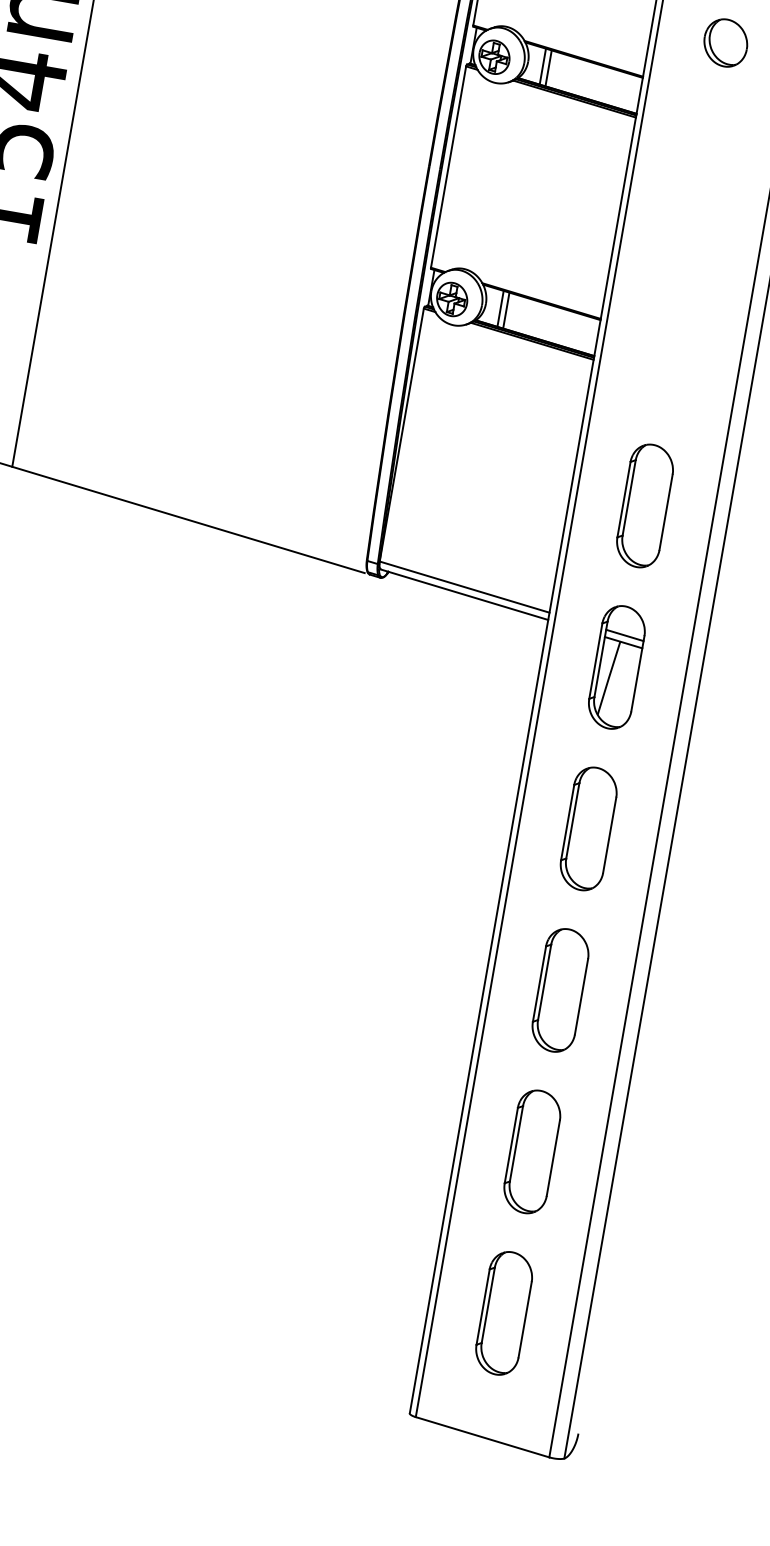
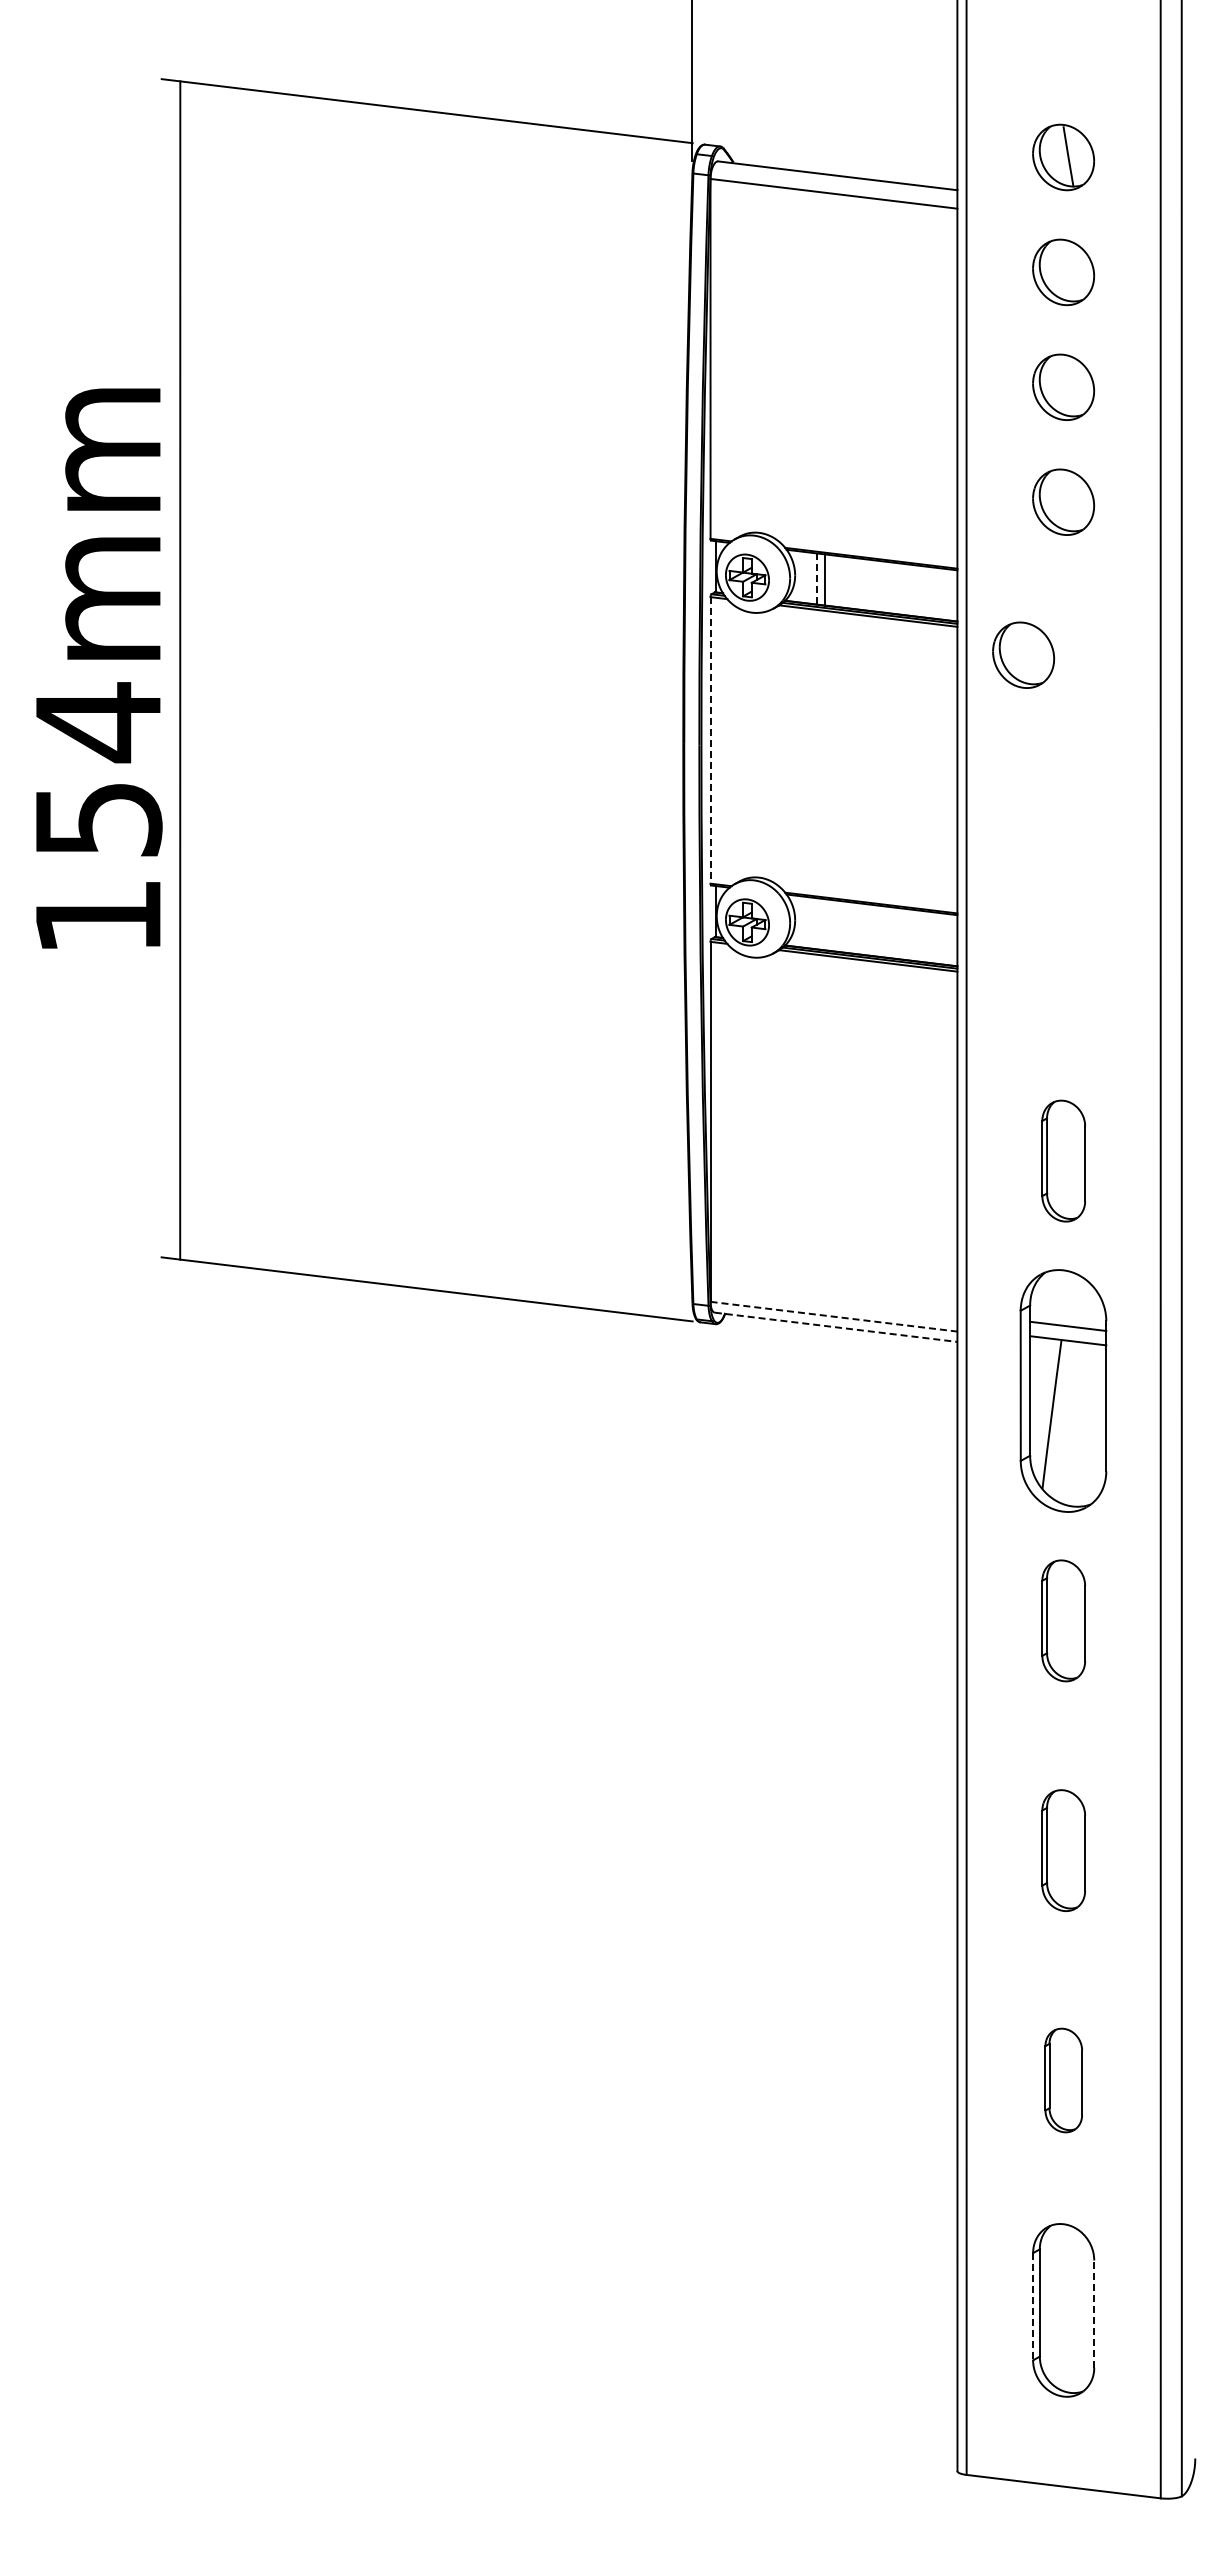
line: (542, 66) -> (816, 578), solid -> dashed
part: (678, 145) -> (1023, 654), added
line: (448, 167) -> (710, 740), solid -> dashed
line: (500, 308) -> (816, 923), removed
line: (506, 310) -> (824, 924), removed
part: (645, 505) -> (1063, 1160), size x0.7
line: (465, 587) -> (834, 1316), solid -> dashed
line: (465, 595) -> (836, 1327), solid -> dashed
part: (616, 667) -> (1063, 1390), size x1.4
part: (588, 828) -> (1063, 1620), size x0.7
part: (560, 990) -> (1063, 1850), size x0.7
part: (532, 1151) -> (1063, 2080), size x0.6
line: (483, 1306) -> (1033, 2306), solid -> dashed
line: (525, 1320) -> (1094, 2314), solid -> dashed

